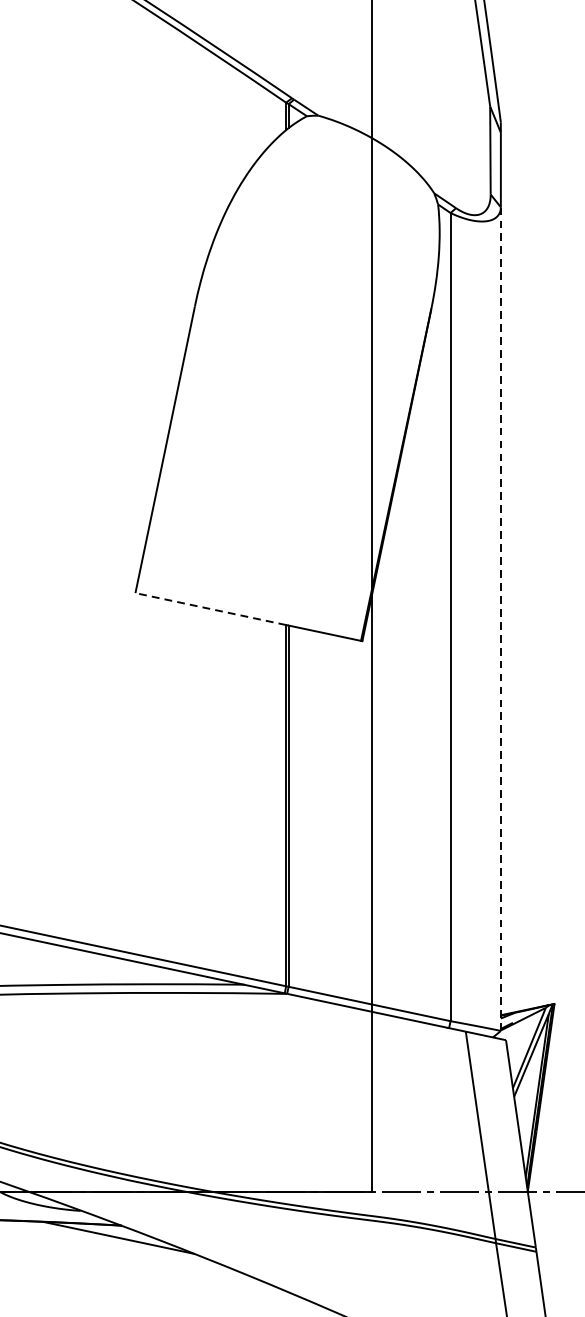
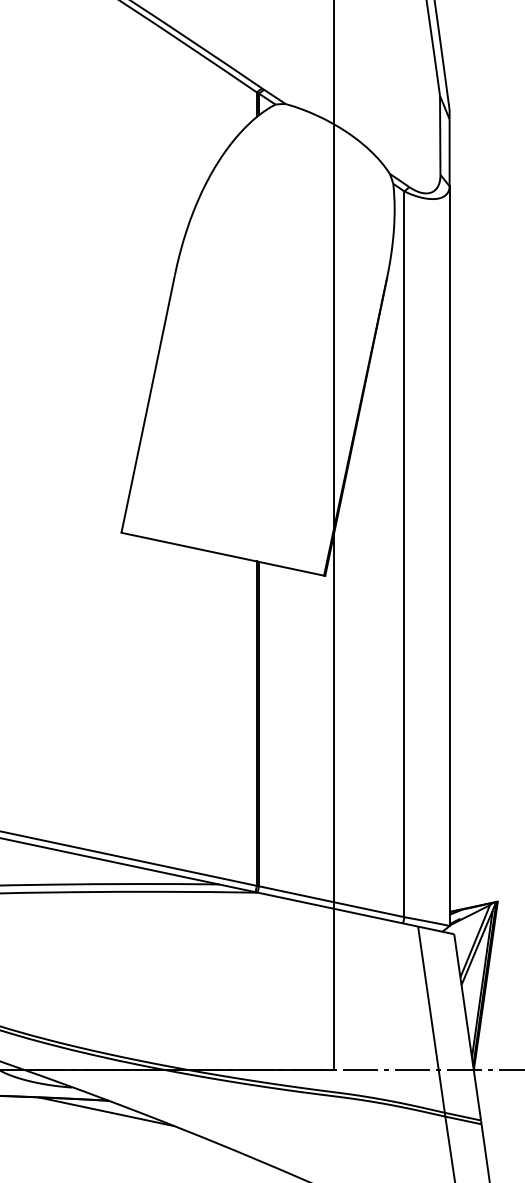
line: (210, 609) -> (188, 547), dashed -> solid
line: (500, 619) -> (449, 556), dashed -> solid

